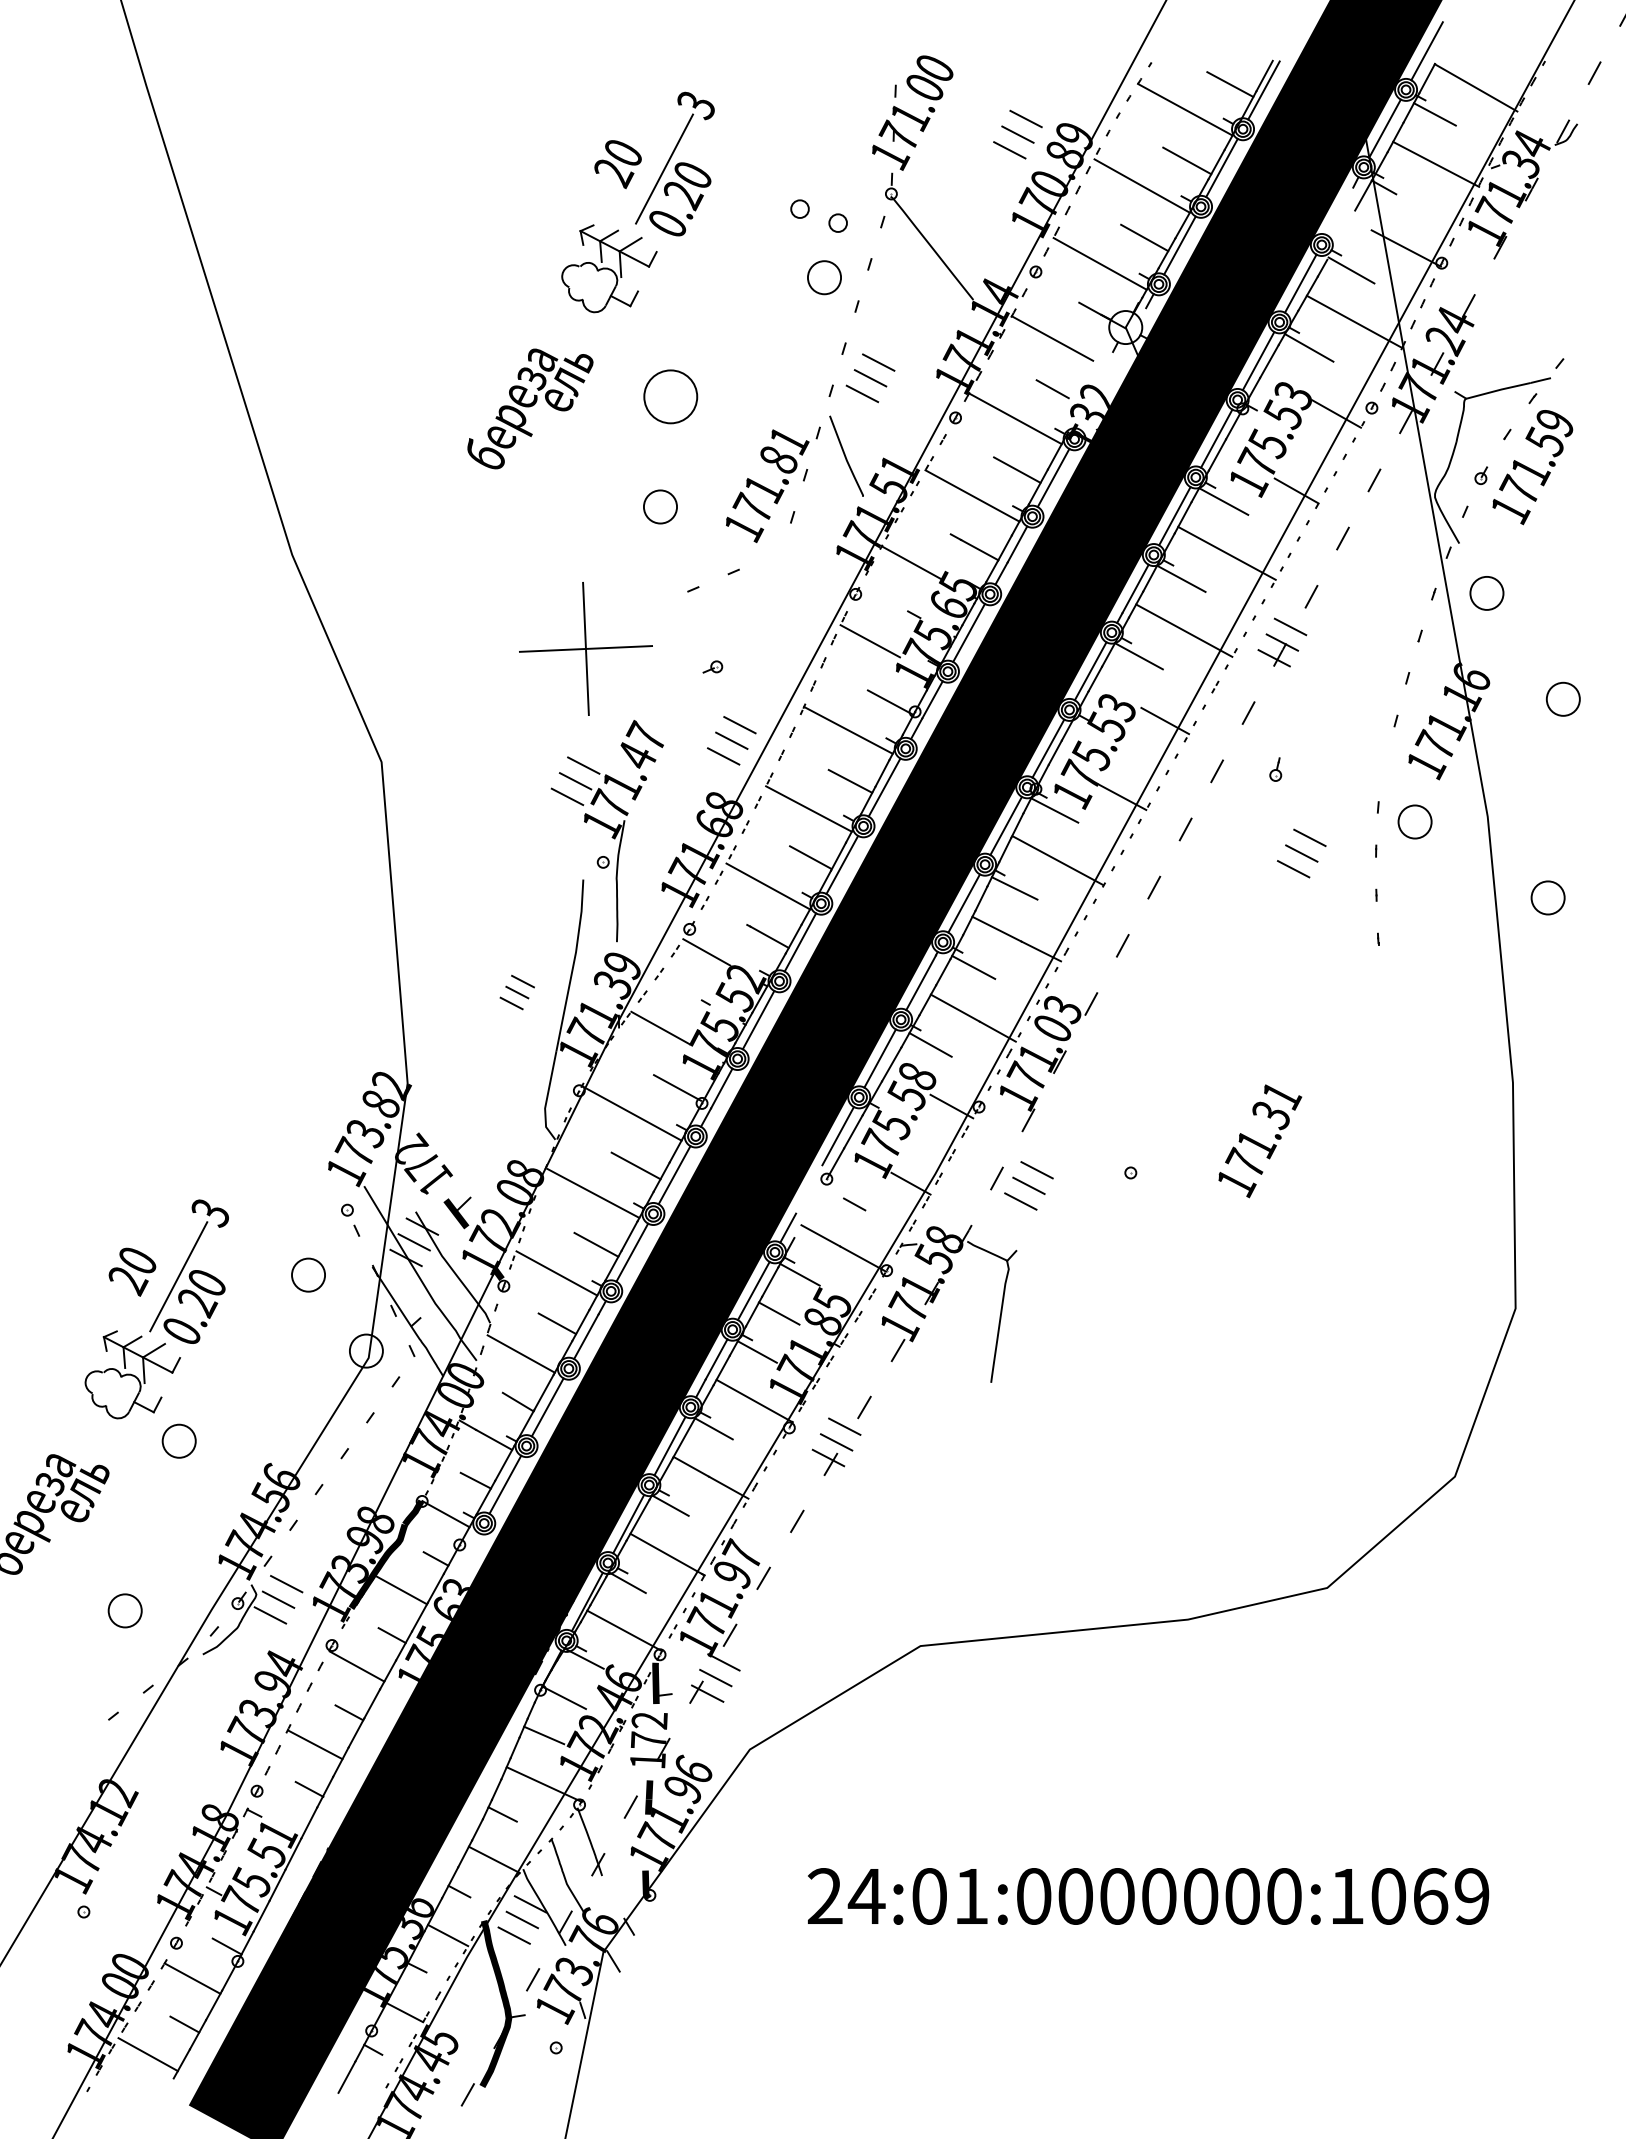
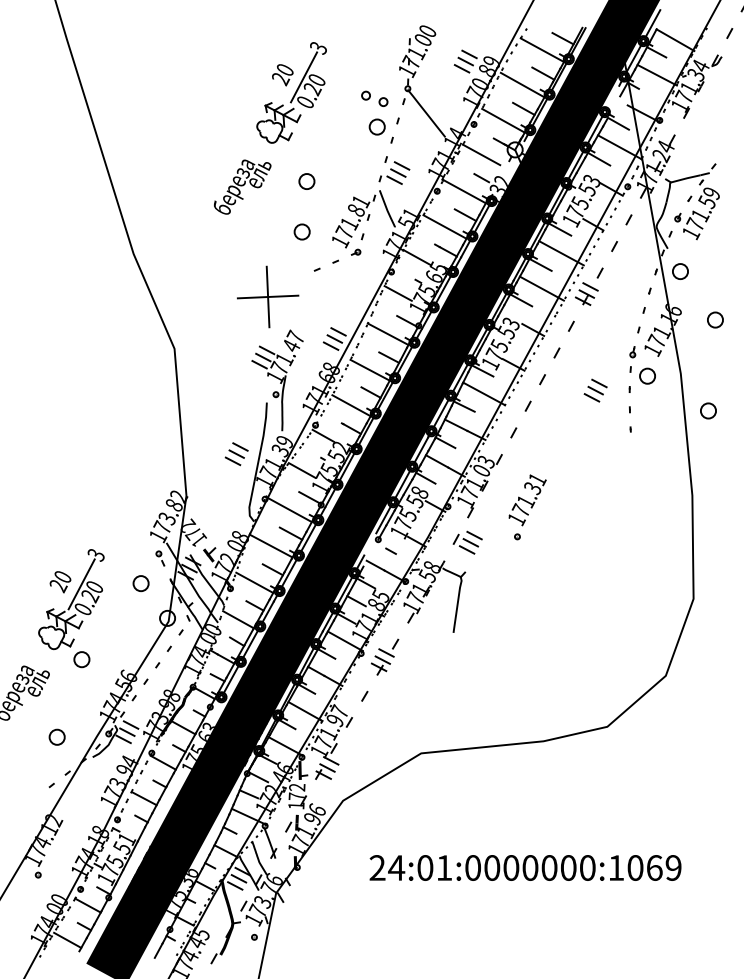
part: (669, 396) -> (306, 181), size x0.62
part: (711, 665) -> (355, 251), moved
part: (1275, 770) -> (632, 352), moved
part: (516, 993) -> (236, 454), size x1.43
text: (1259, 1141) -> (527, 500), moved

